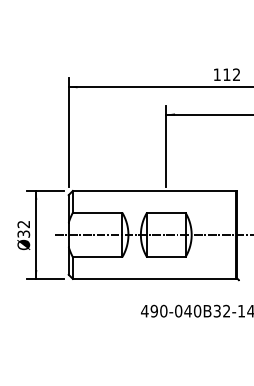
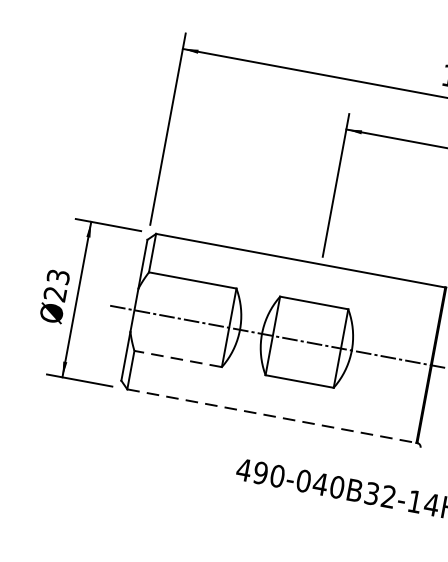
text: (24, 228) -> (58, 284), Ø32 -> Ø23
line: (97, 257) -> (177, 359), solid -> dashed
line: (154, 278) -> (271, 415), solid -> dashed

